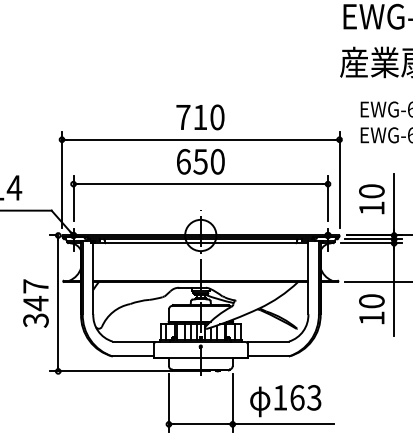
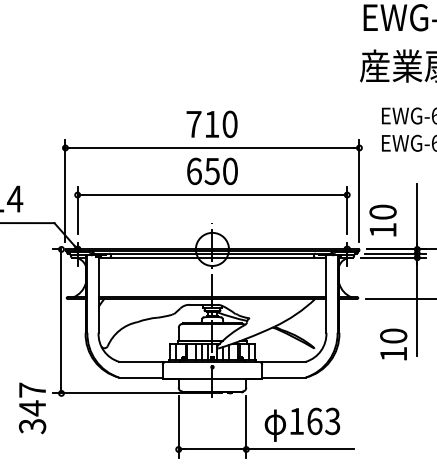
text: (371, 199) -> (382, 220), moved
text: (35, 303) -> (32, 408), moved
text: (371, 309) -> (393, 344), moved

